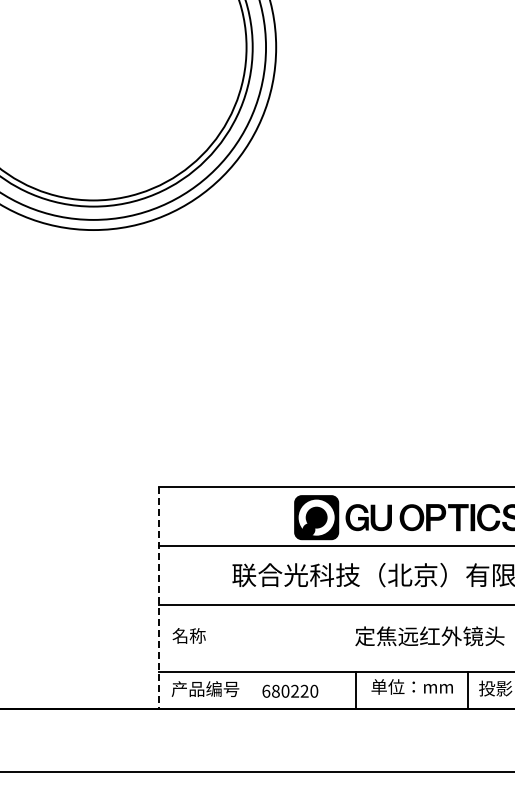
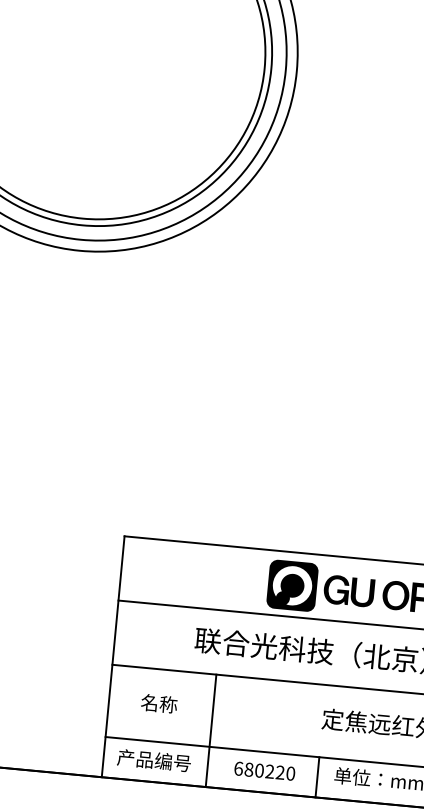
line: (159, 597) -> (113, 656), dashed -> solid
text: (188, 635) -> (158, 703), moved
line: (254, 656) -> (210, 730), added
text: (290, 690) -> (265, 770), moved

